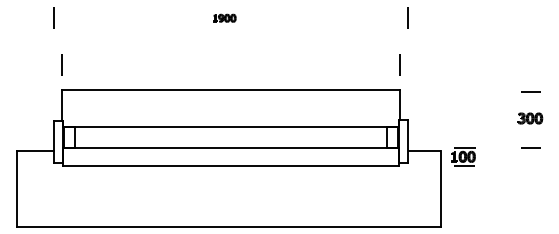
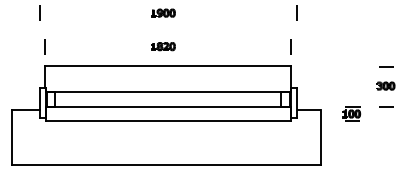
part: (224, 18) -> (163, 13), size x1.43
part: (224, 64) -> (163, 46), added
part: (463, 156) -> (351, 113), moved

